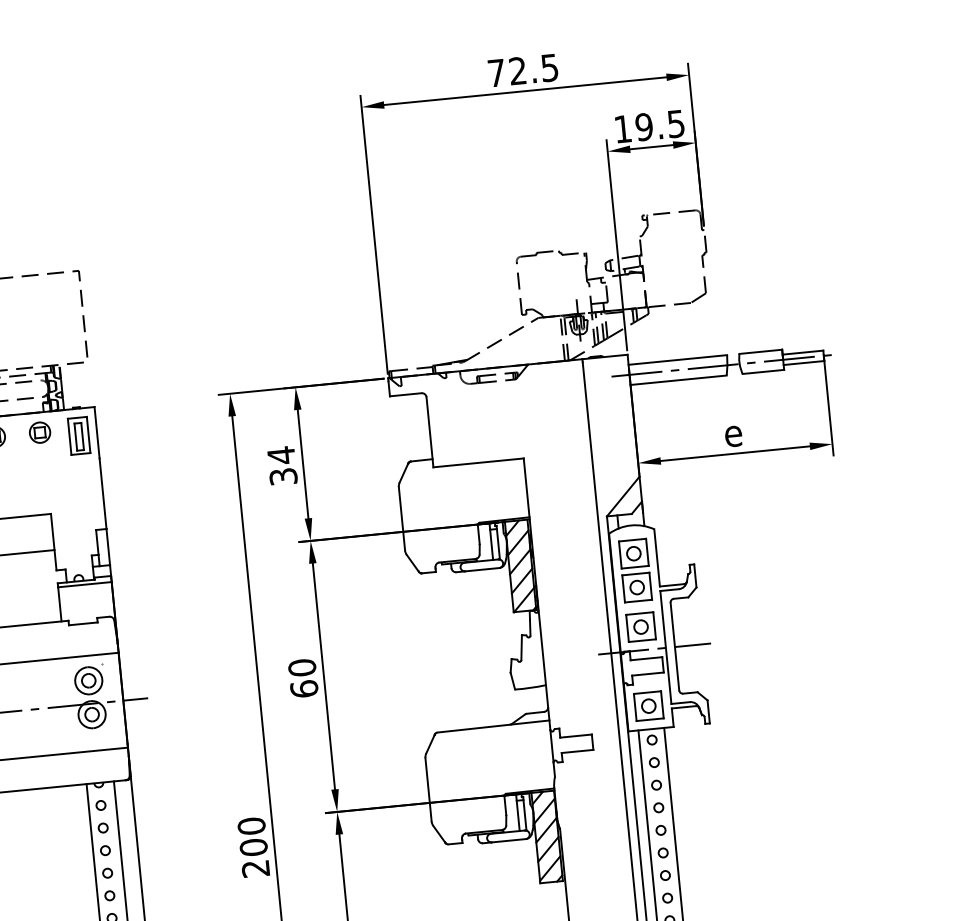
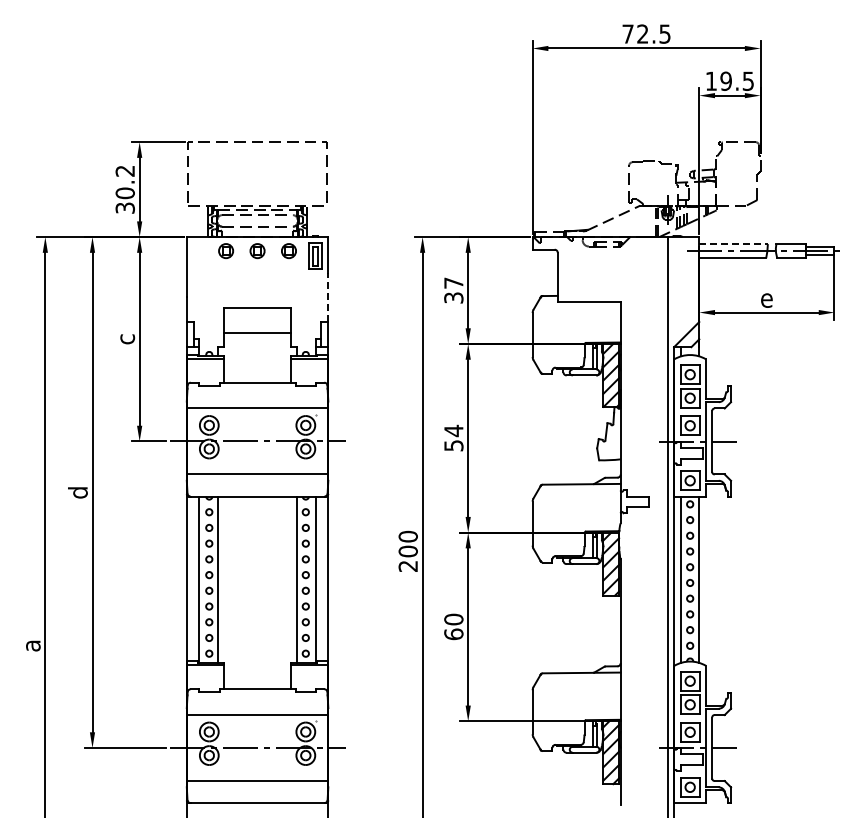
line: (679, 360) -> (734, 244), solid -> dashed
text: (280, 456) -> (453, 283), 34 -> 37
line: (103, 493) -> (328, 297), solid -> dashed
text: (302, 677) -> (453, 437), 60 -> 54

